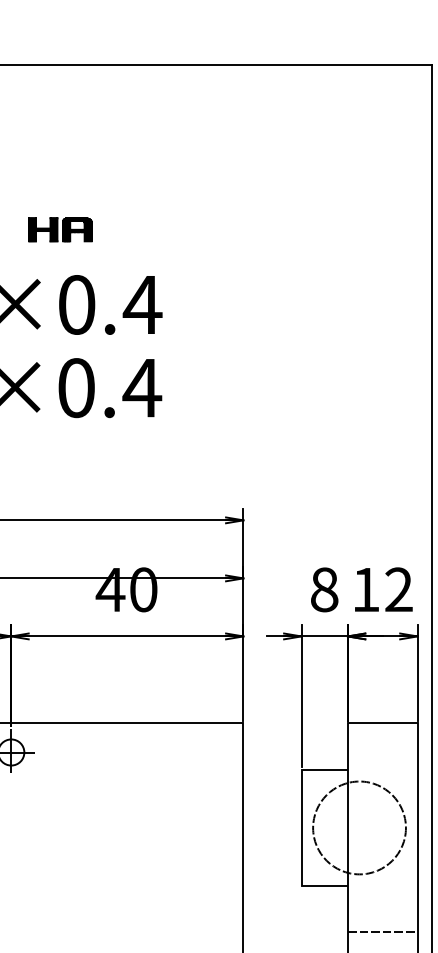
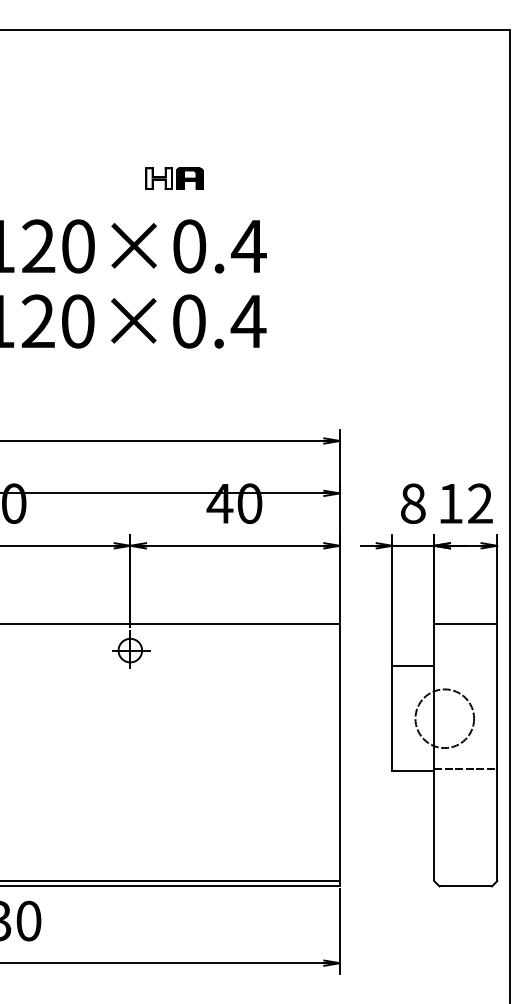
fill: (42, 229) -> (158, 178), removed
circle: (359, 827) -> (444, 718), size x0.7
line: (382, 932) -> (465, 769), moved

